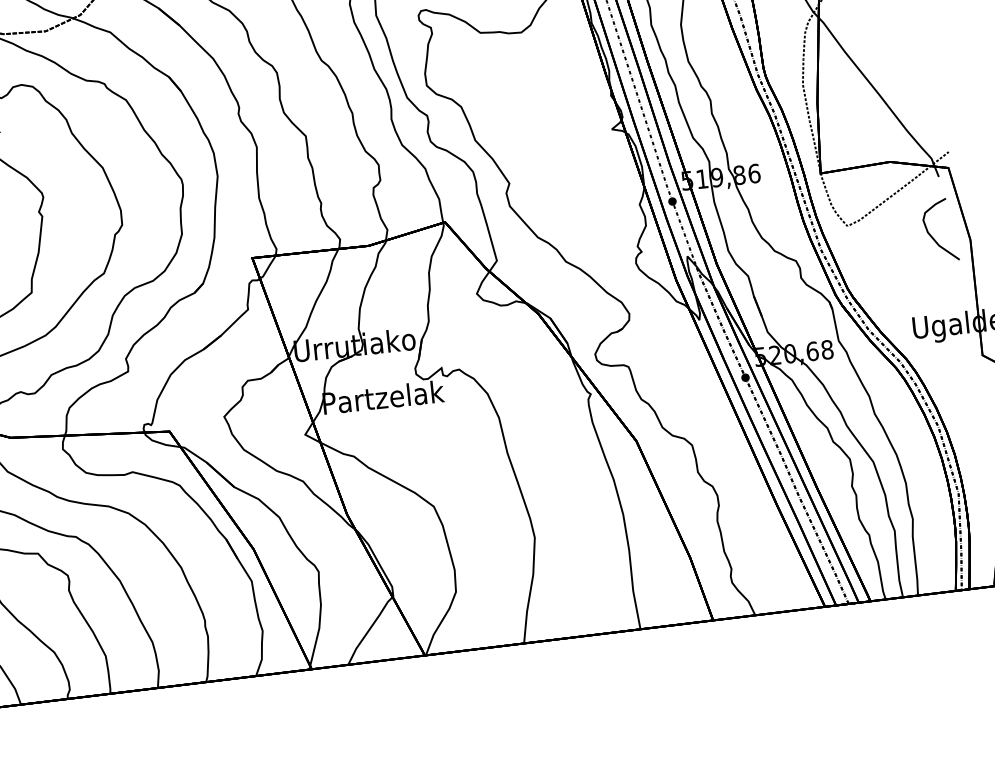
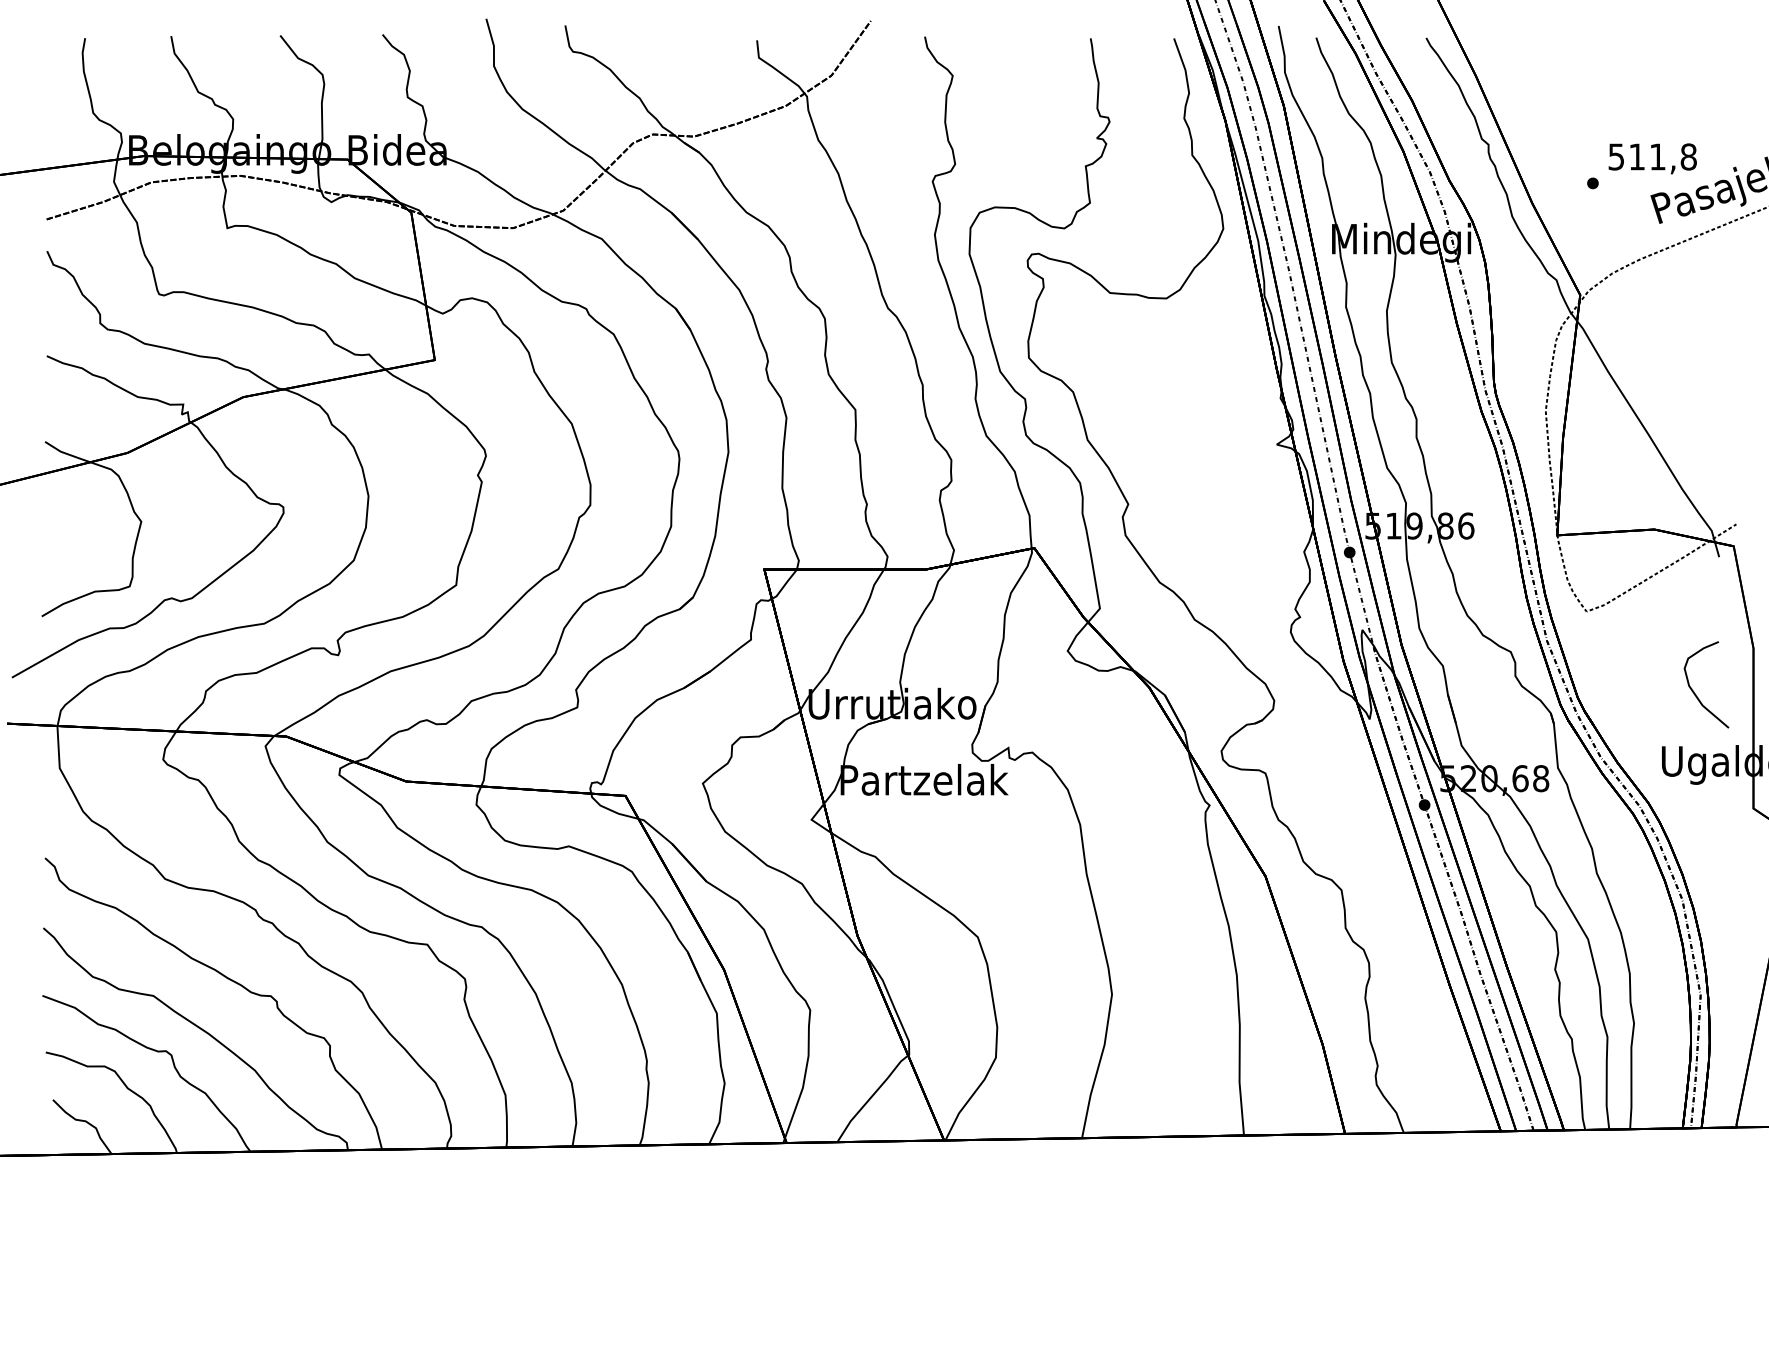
curve: (932, 236) -> (1694, 691), moved

